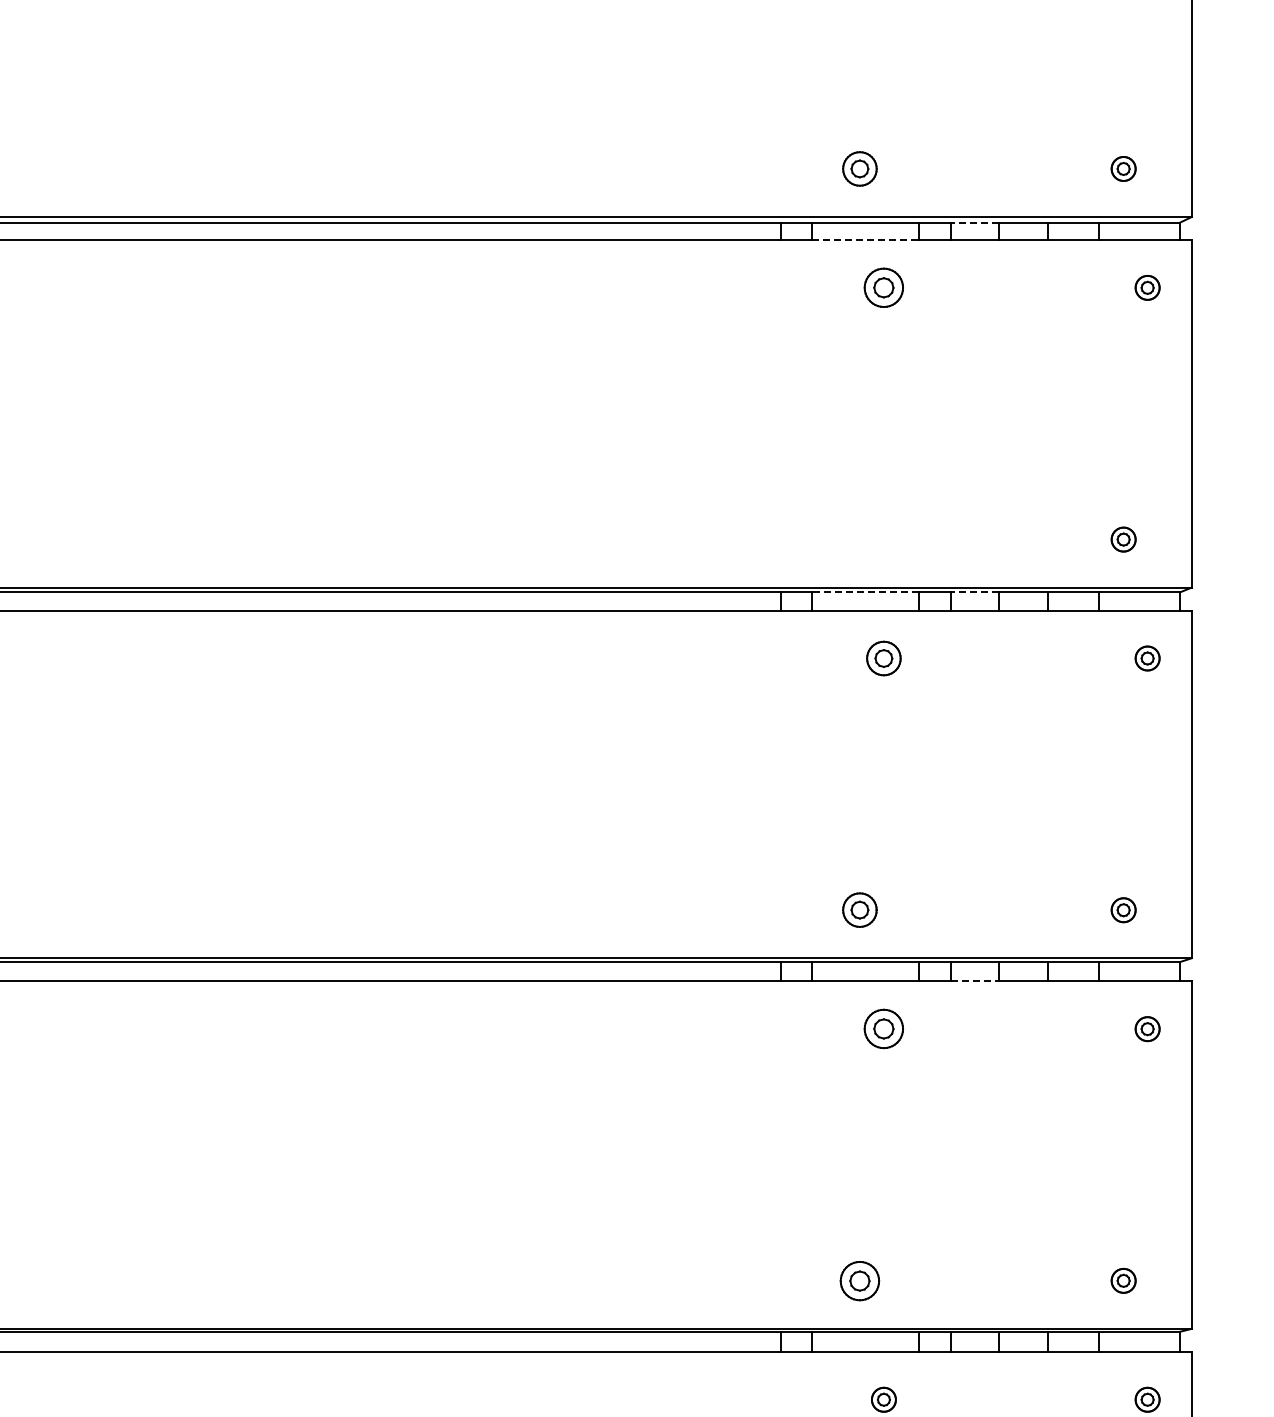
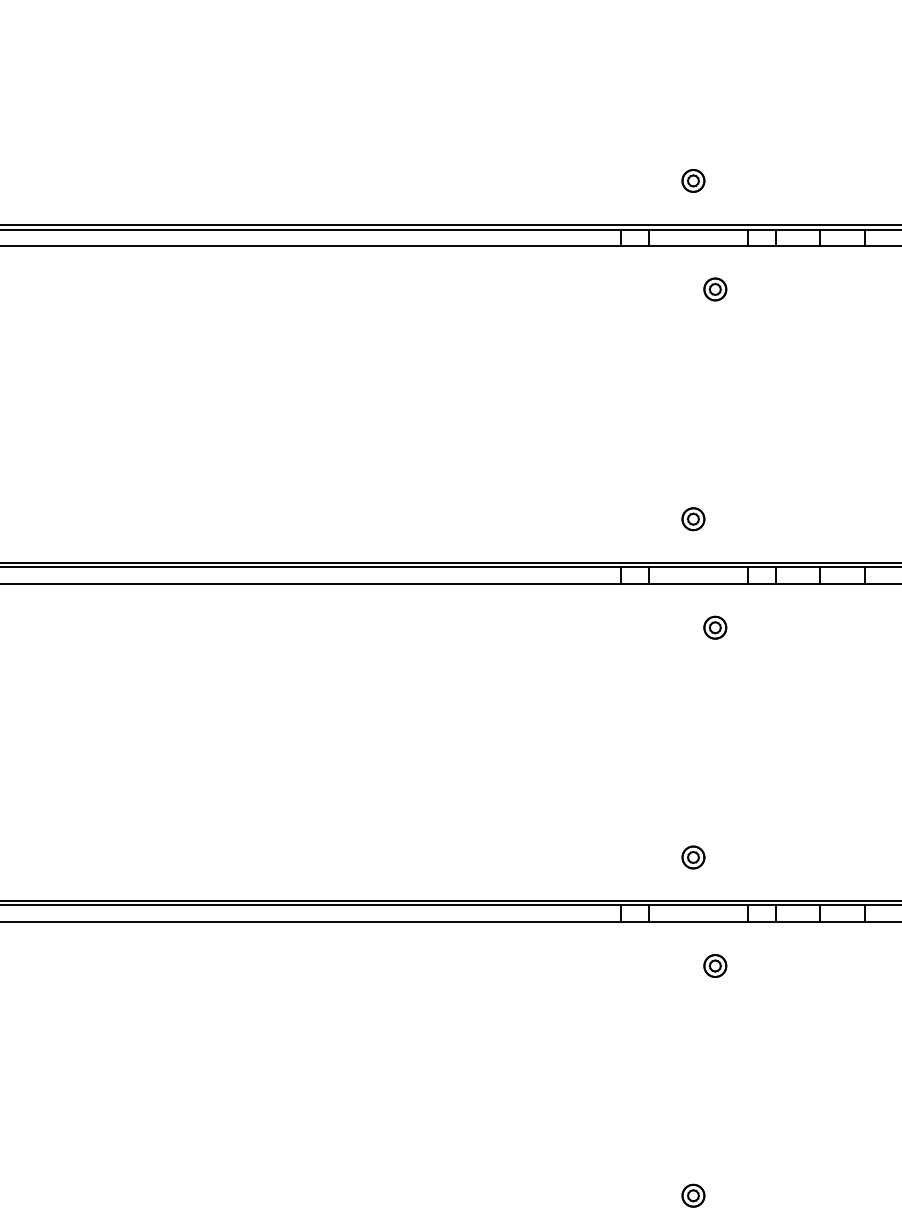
part: (859, 168) -> (693, 180), size x0.71
line: (974, 222) -> (798, 229), dashed -> solid
line: (865, 239) -> (698, 245), dashed -> solid
part: (883, 287) -> (714, 289), size x0.62
part: (859, 539) -> (693, 519), added
line: (865, 592) -> (698, 567), dashed -> solid
line: (974, 592) -> (798, 567), dashed -> solid
part: (883, 658) -> (714, 627), size x0.71
part: (859, 910) -> (693, 857), size x0.71
line: (975, 981) -> (798, 922), dashed -> solid
part: (883, 1029) -> (714, 966), size x0.62
part: (859, 1280) -> (693, 1195), size x0.62

